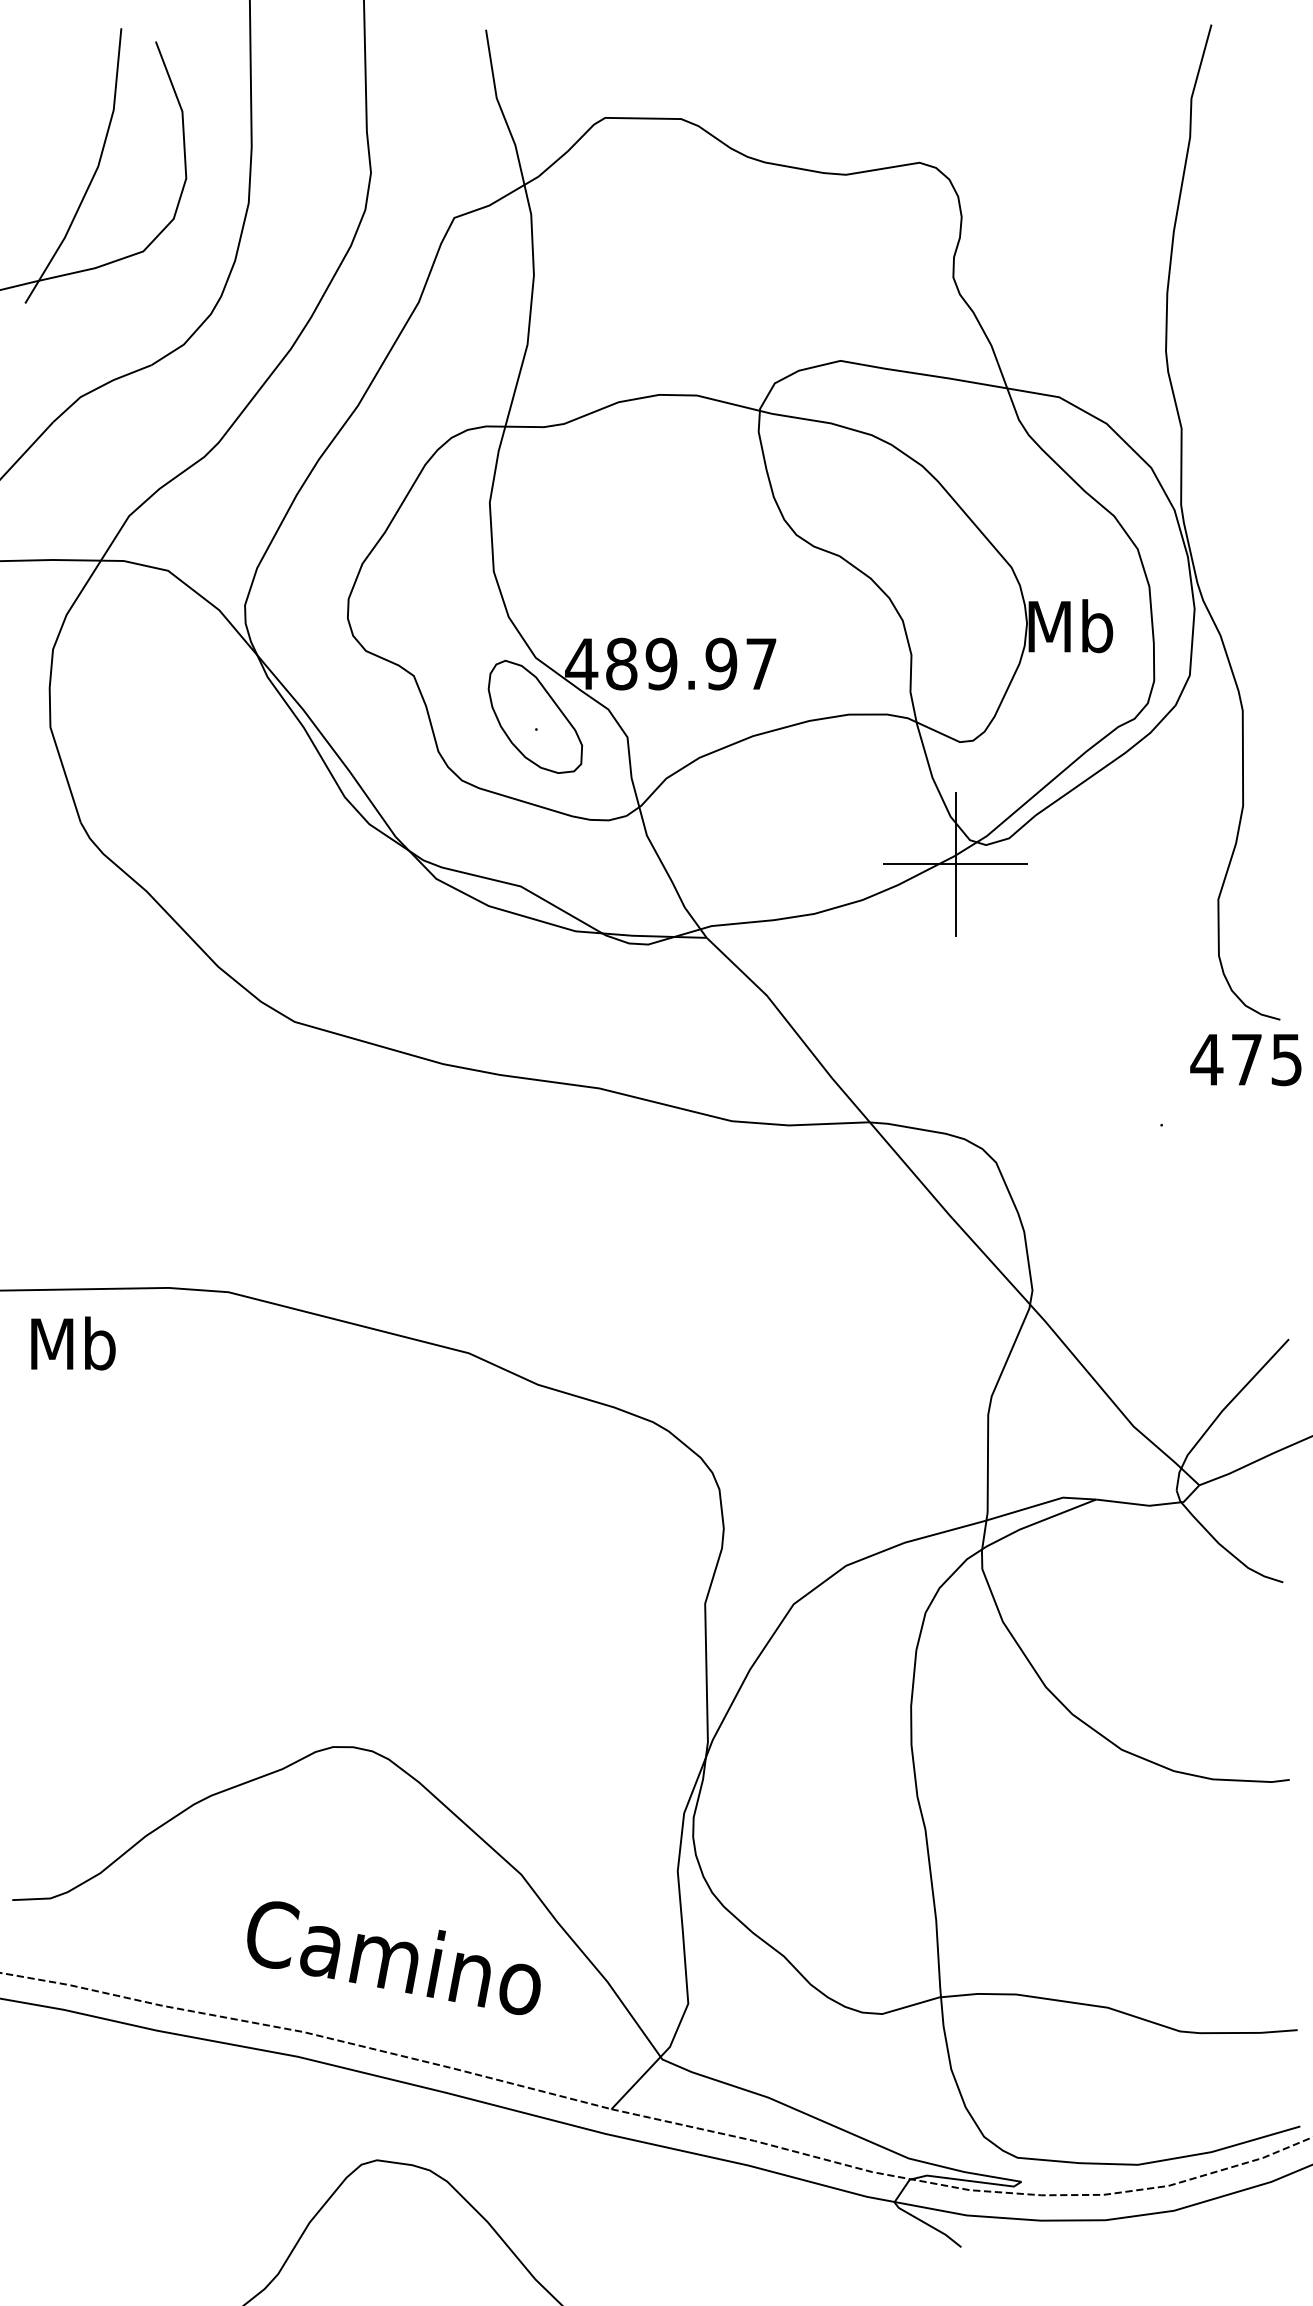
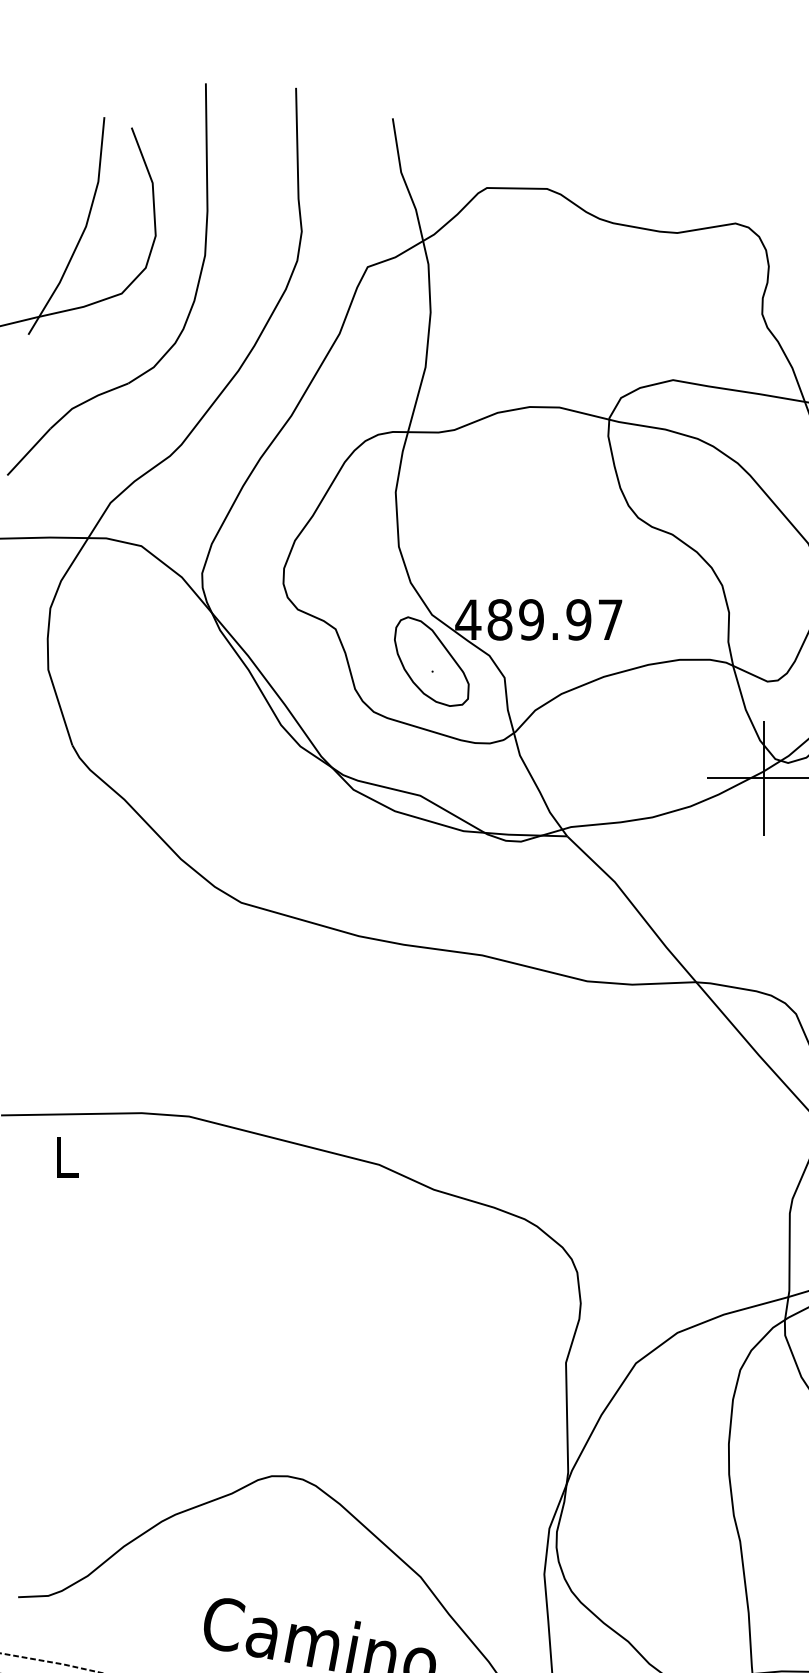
text: (73, 1343) -> (66, 1157), Mb -> L

